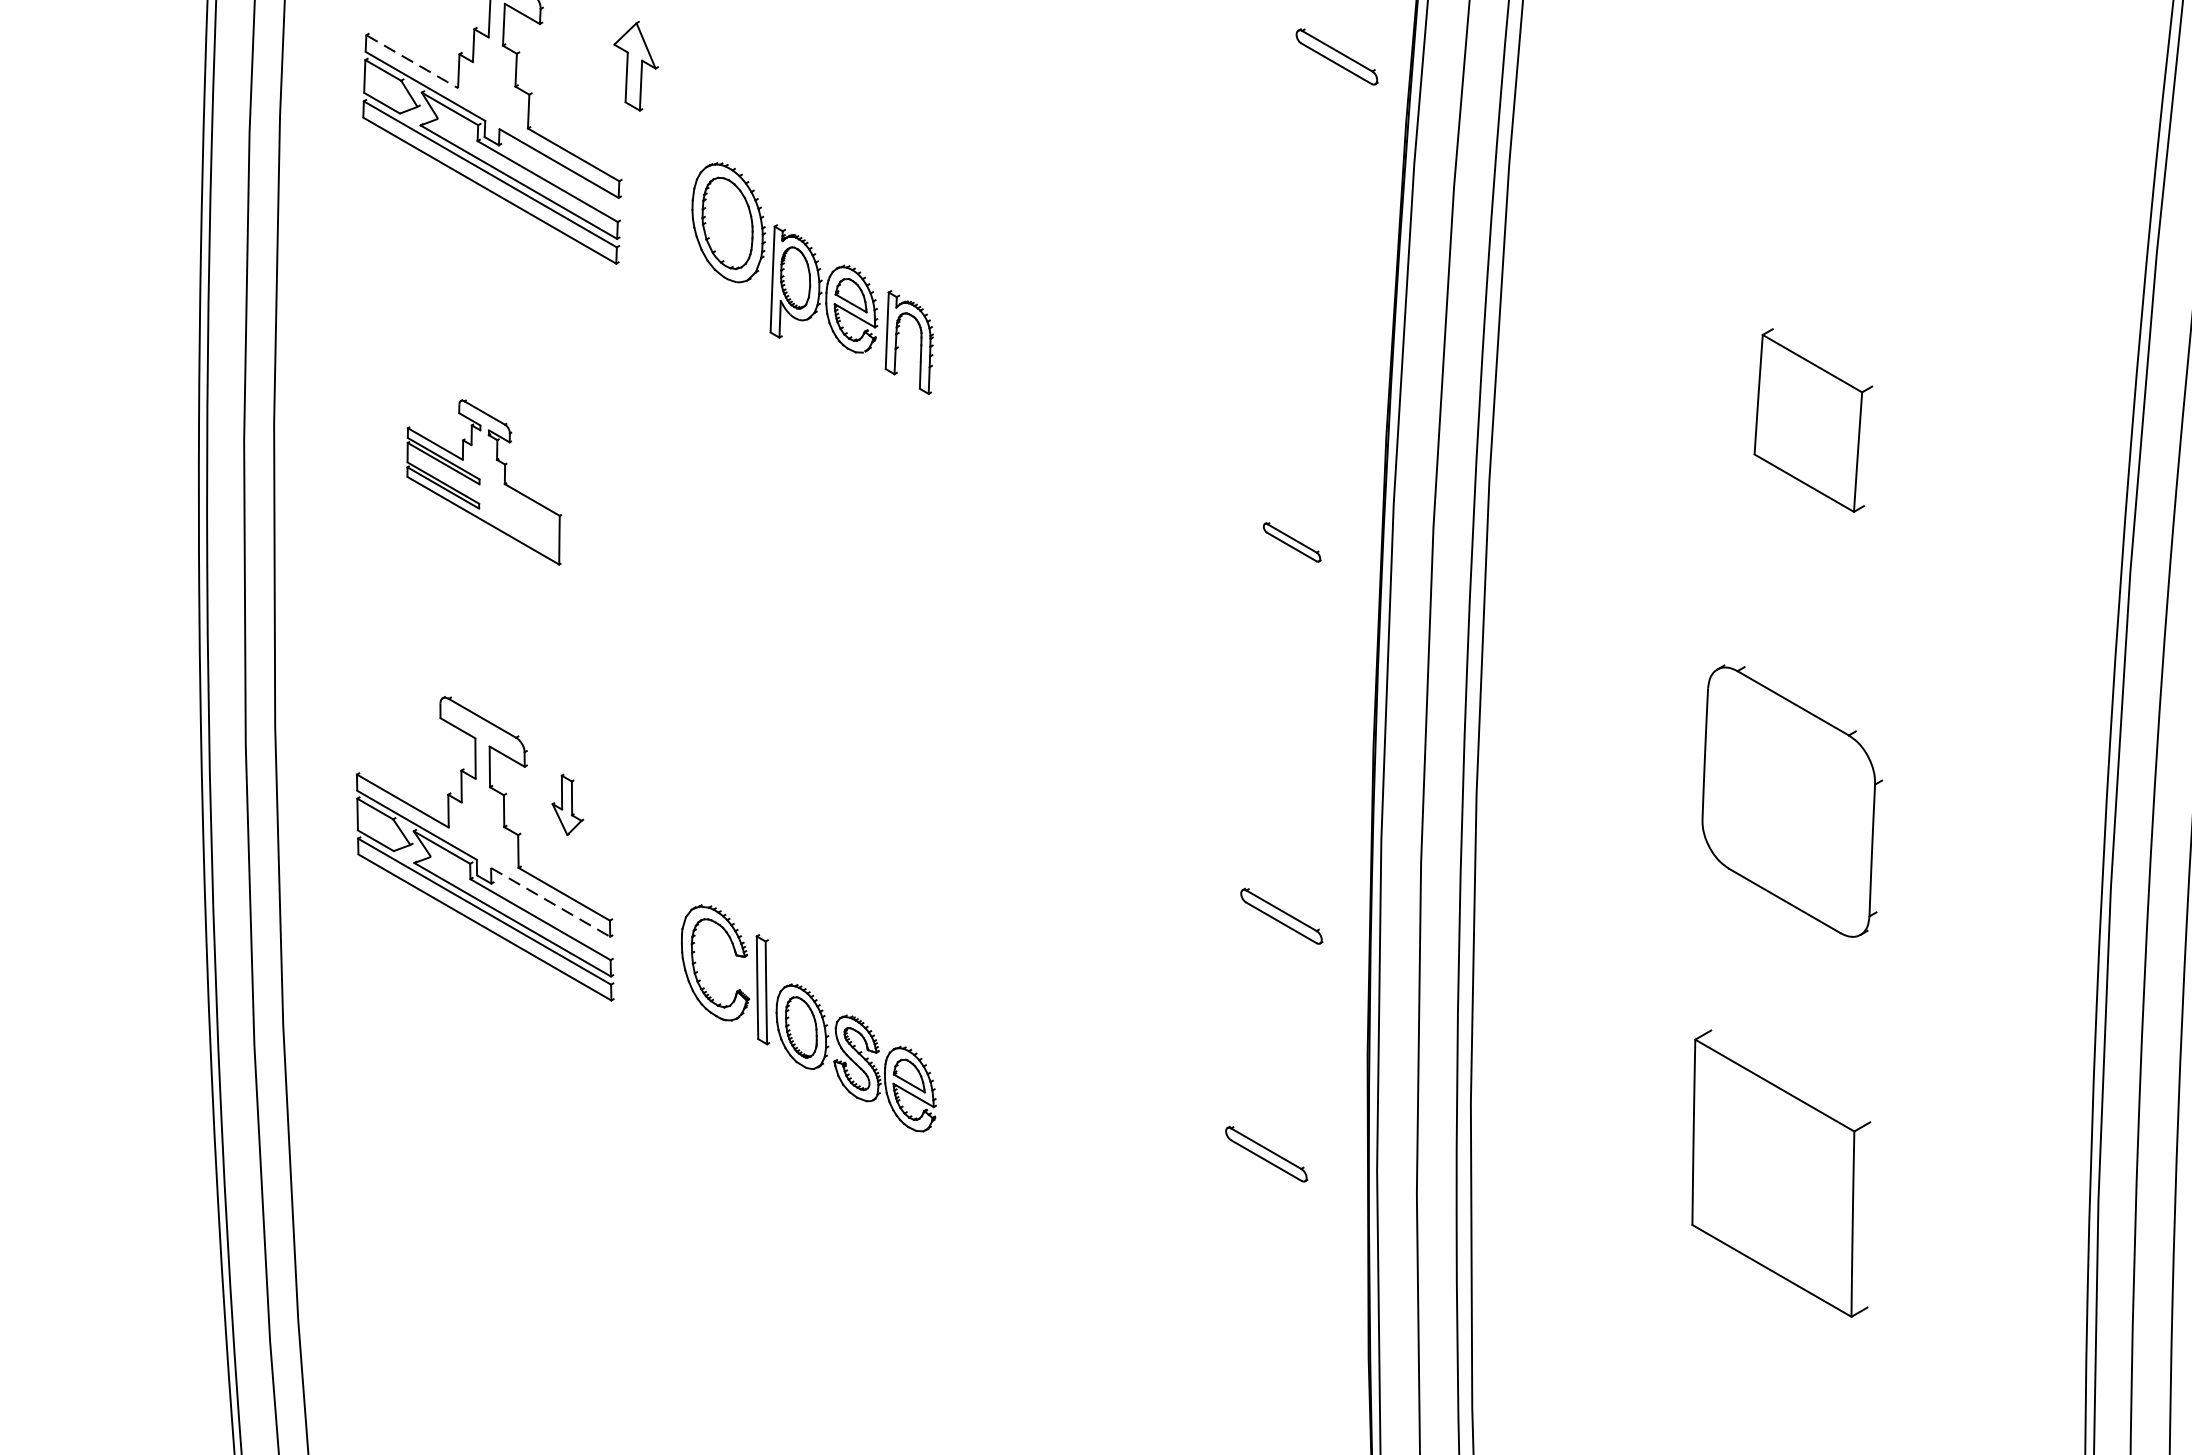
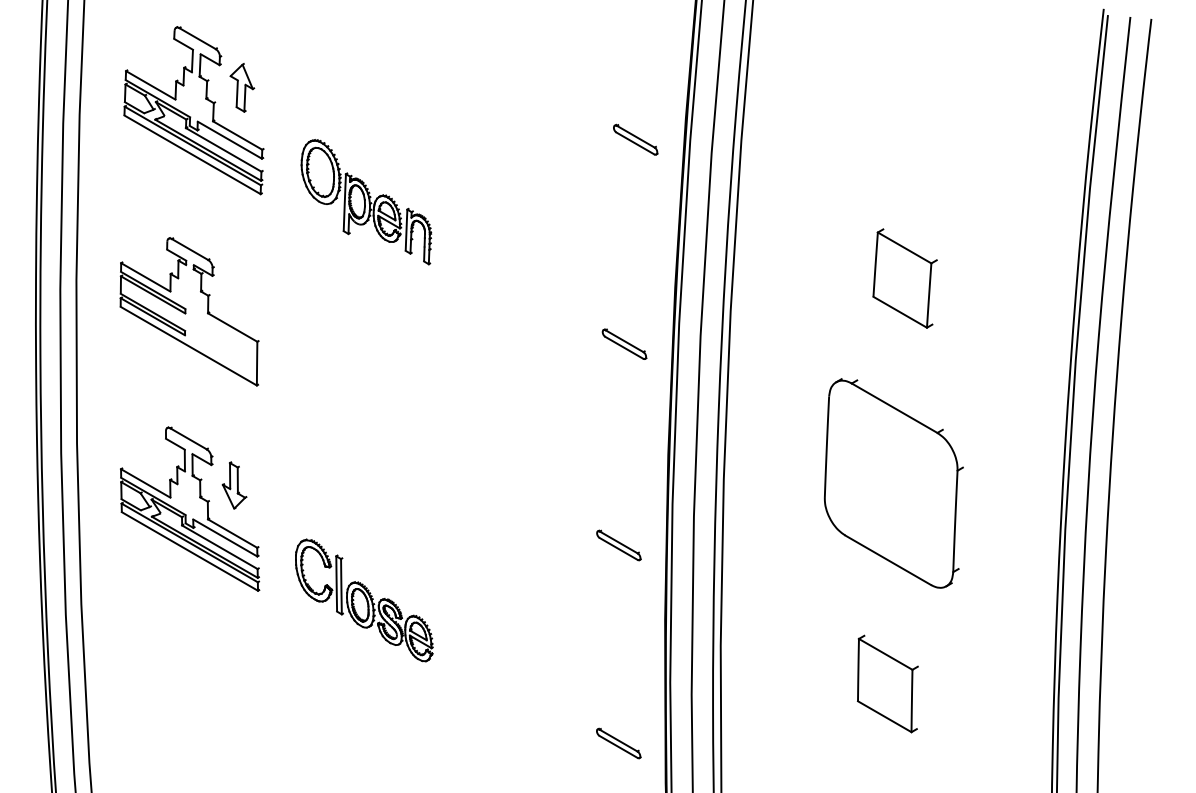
part: (1336, 56) -> (635, 139), moved
line: (411, 61) -> (150, 85), dashed -> solid
part: (636, 65) -> (242, 87), moved
part: (484, 481) -> (189, 311), size x1.67
part: (1292, 541) -> (624, 343), size x1.43
part: (1791, 801) -> (893, 483), size x1.43
part: (567, 804) -> (234, 485), size x1.43
line: (550, 903) -> (225, 538), dashed -> solid
part: (1266, 1154) -> (618, 743), moved
part: (1780, 1172) -> (887, 683), size x0.62

